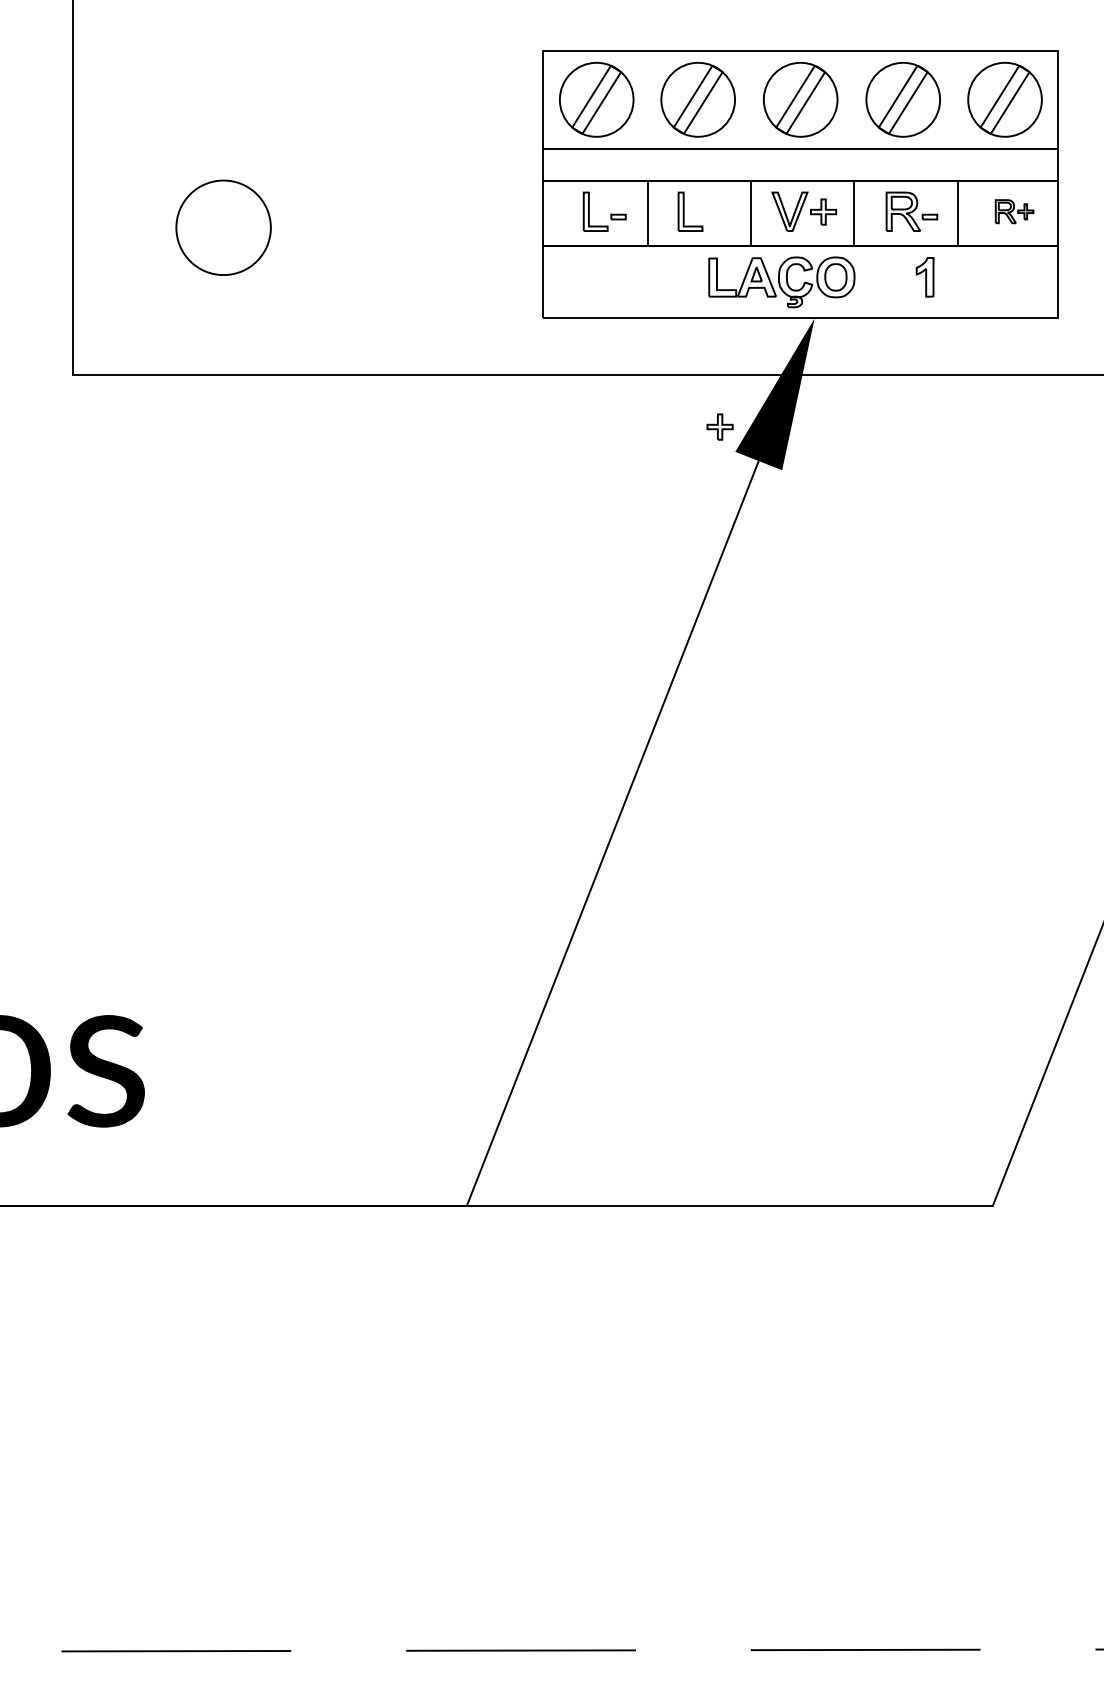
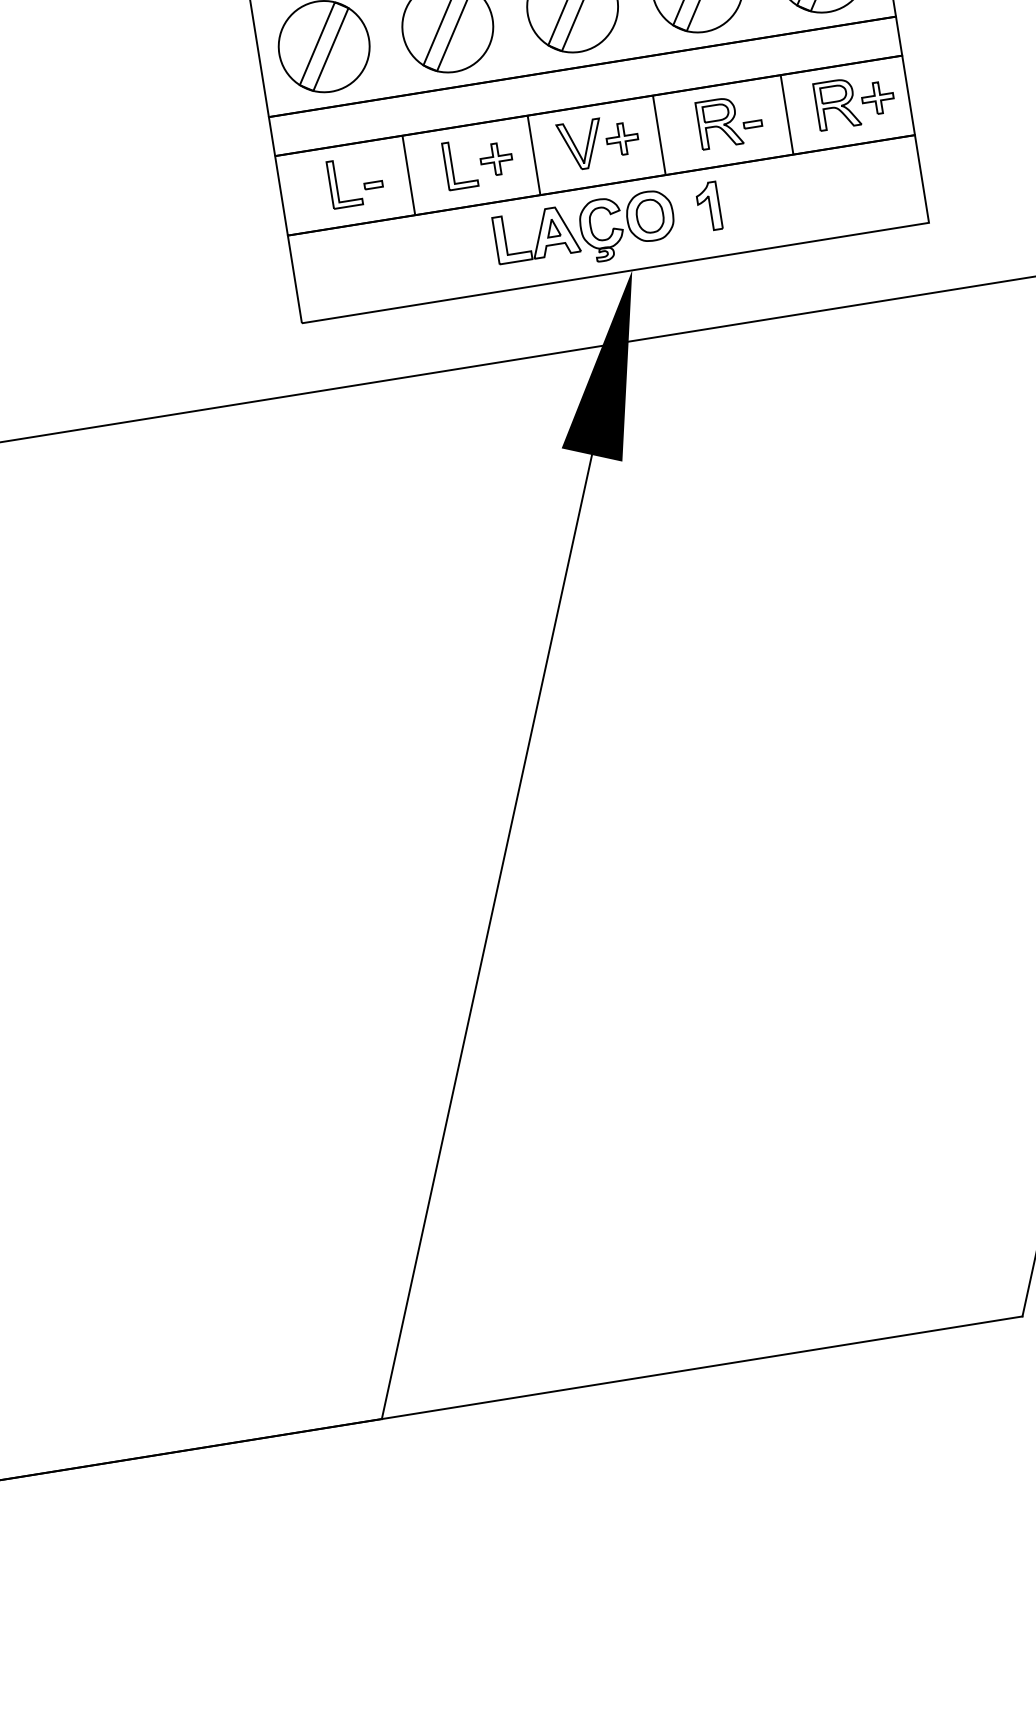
part: (1014, 211) -> (854, 101), size x1.67
part: (924, 277) -> (708, 207), moved
part: (719, 426) -> (495, 158), moved

